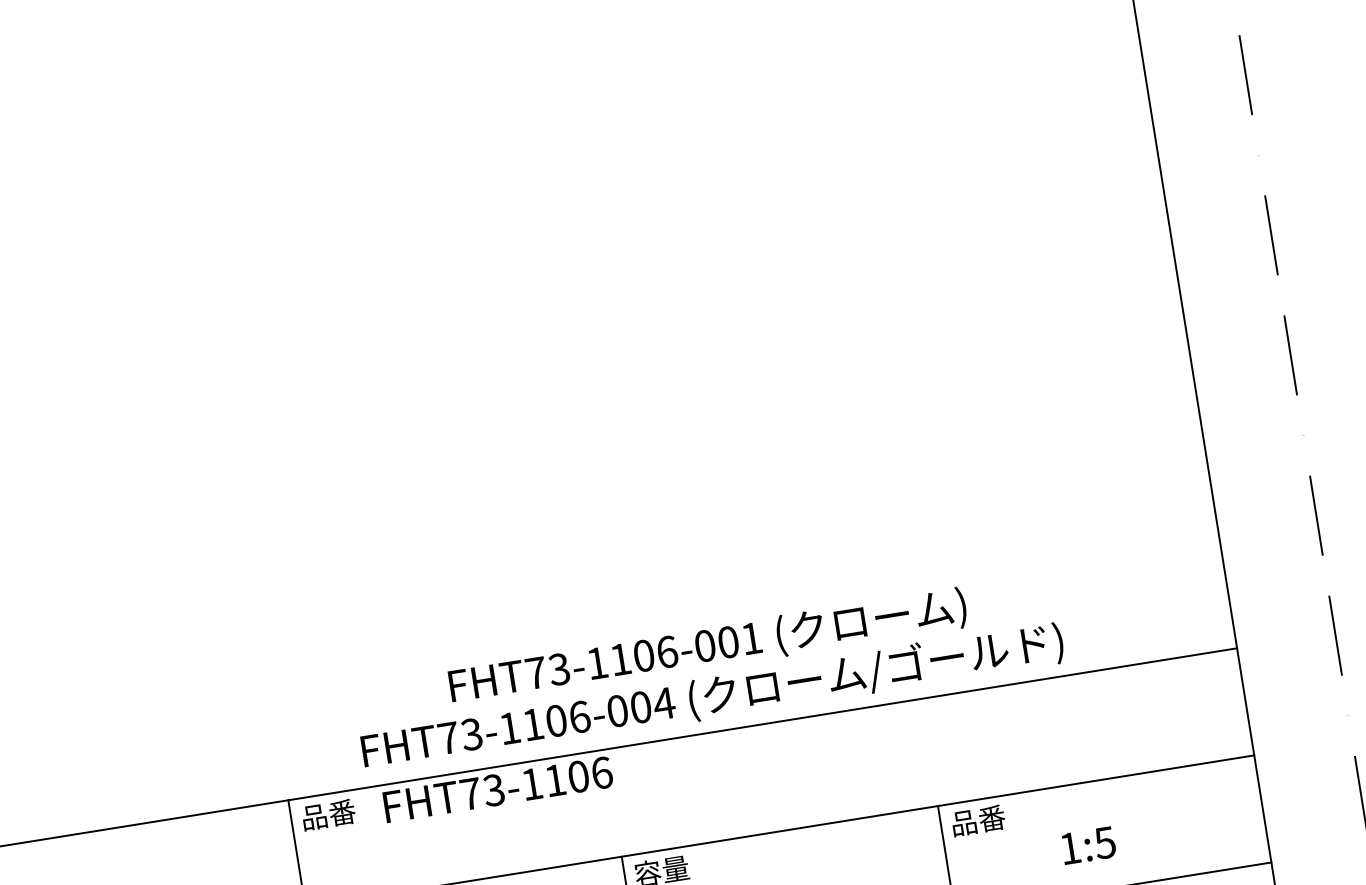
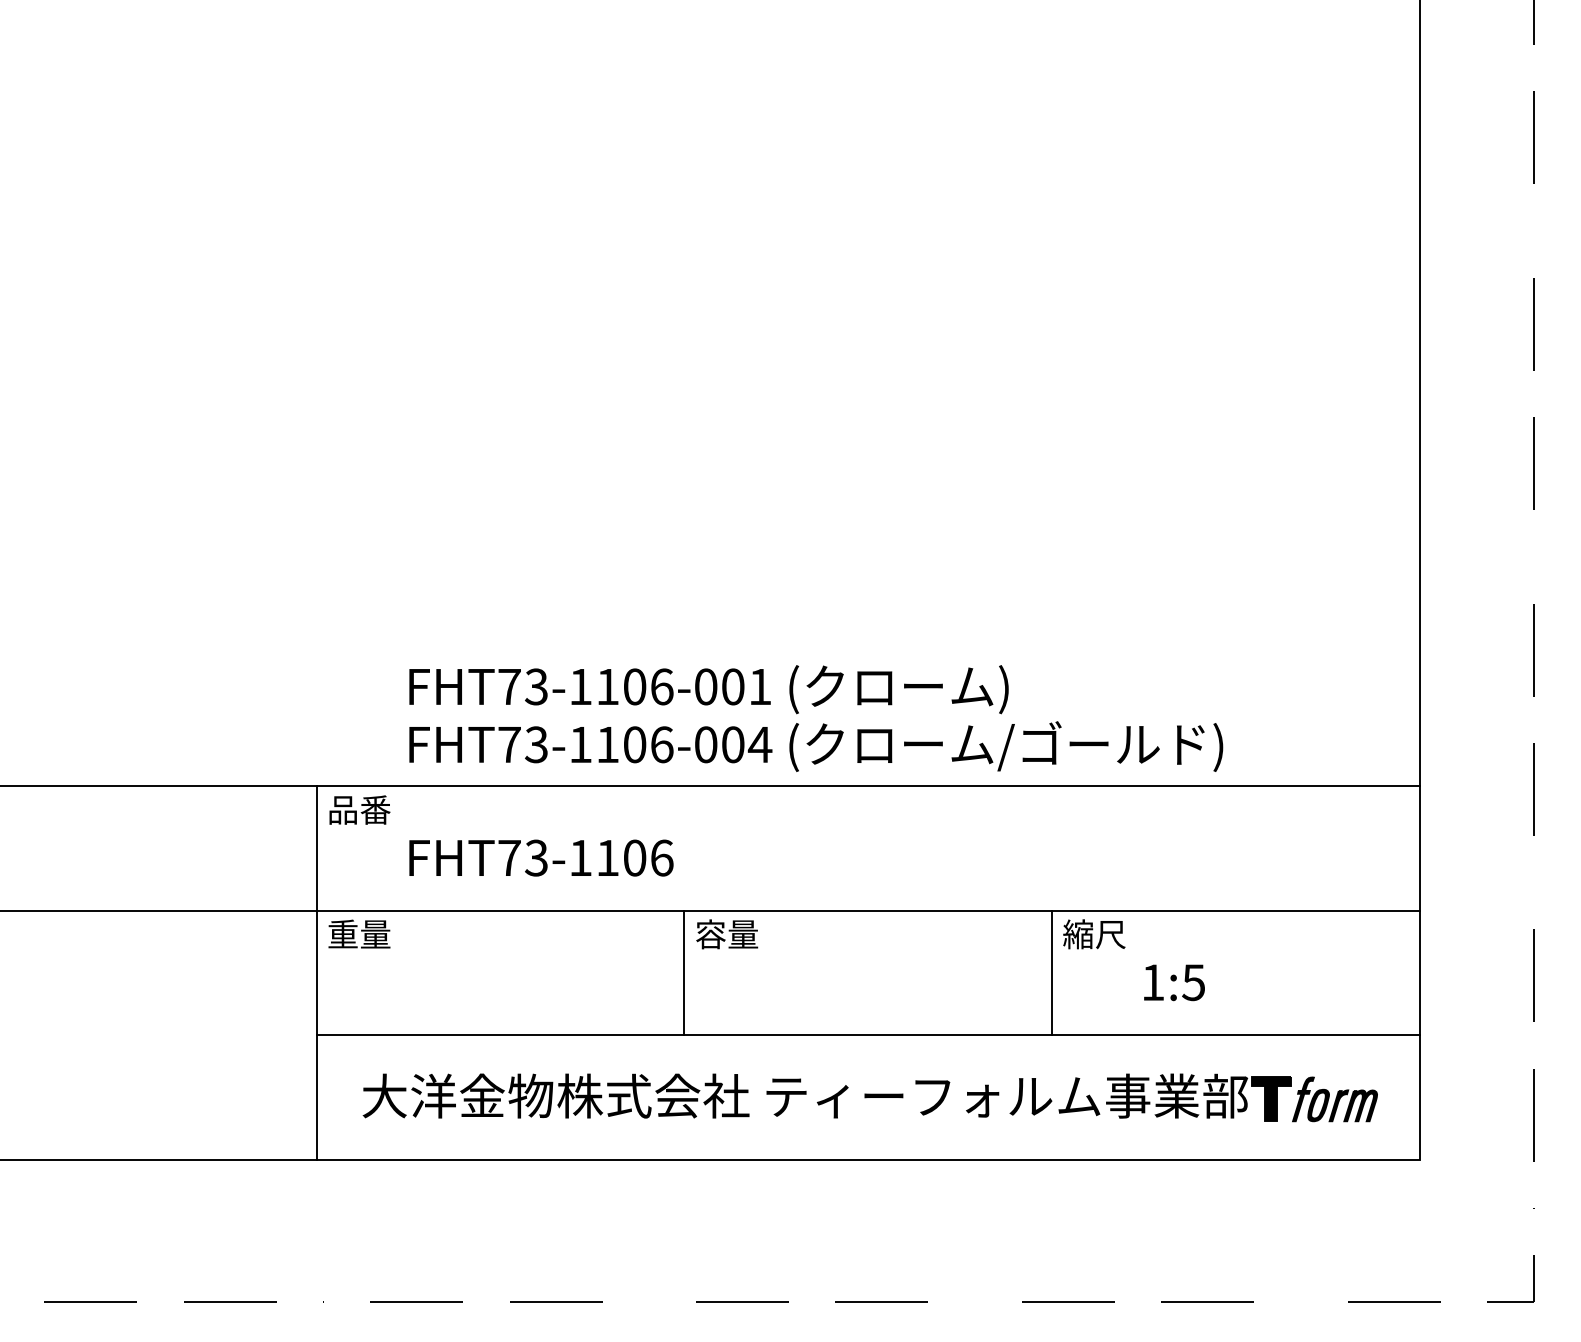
text: (707, 647) -> (708, 689), moved
text: (498, 789) -> (541, 857), moved
text: (977, 820) -> (1094, 934), 品番 -> 縮尺
text: (1088, 845) -> (1174, 982), moved

